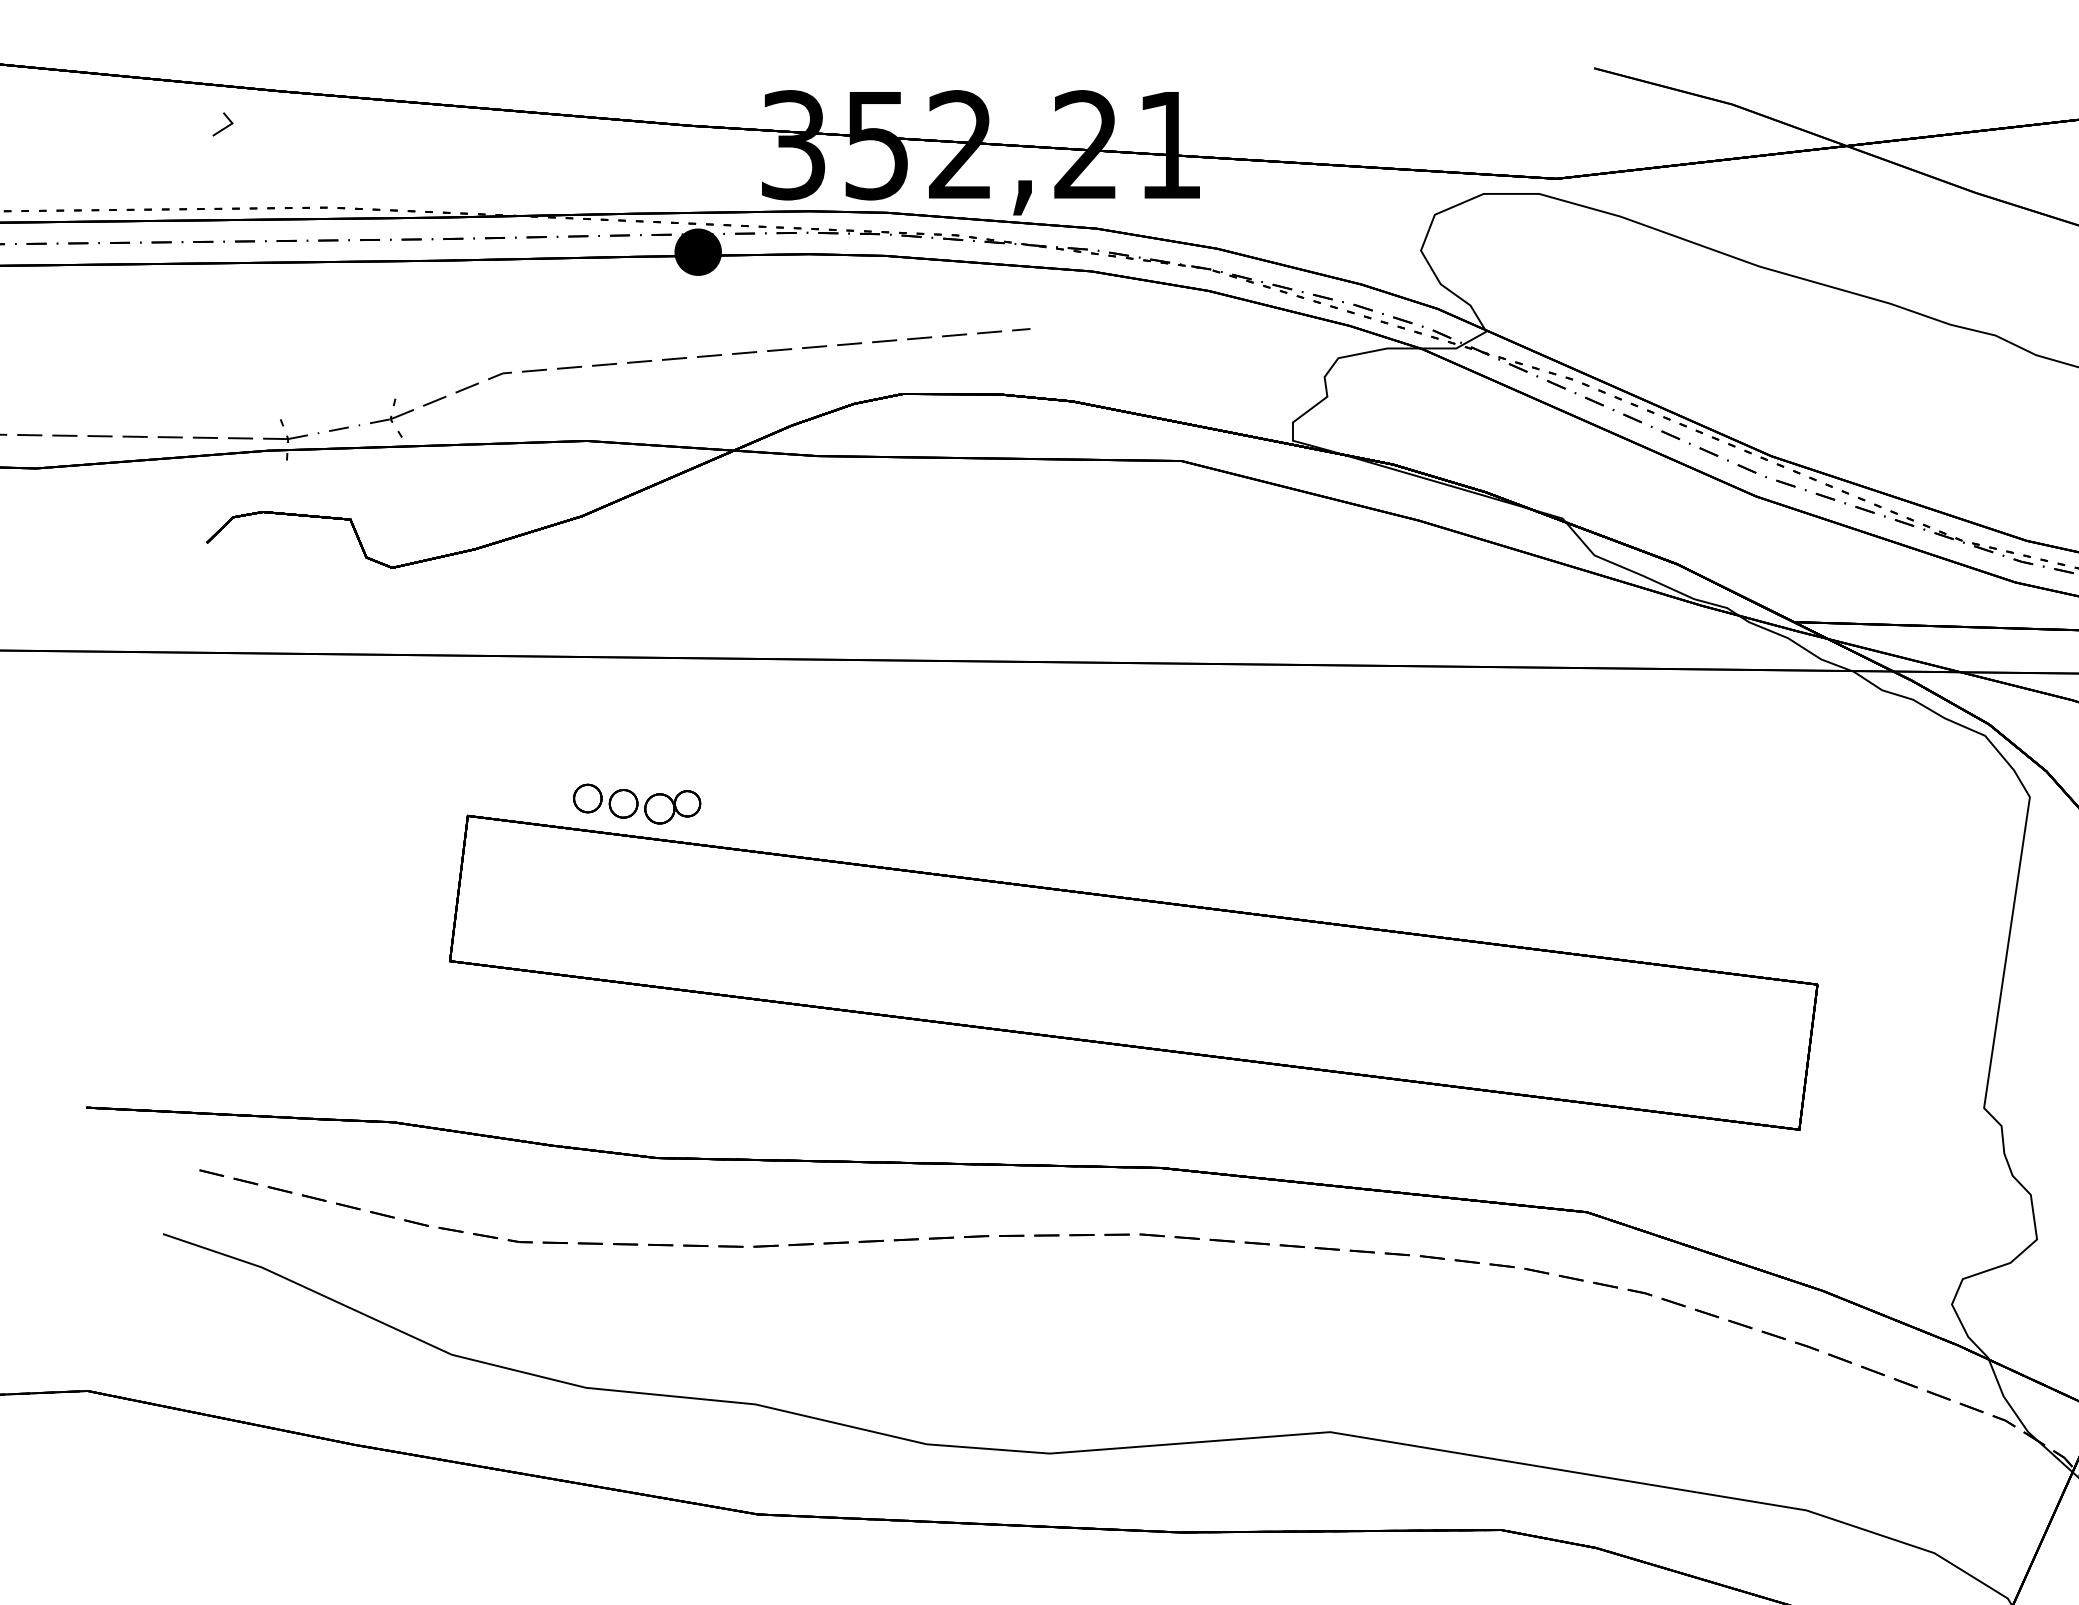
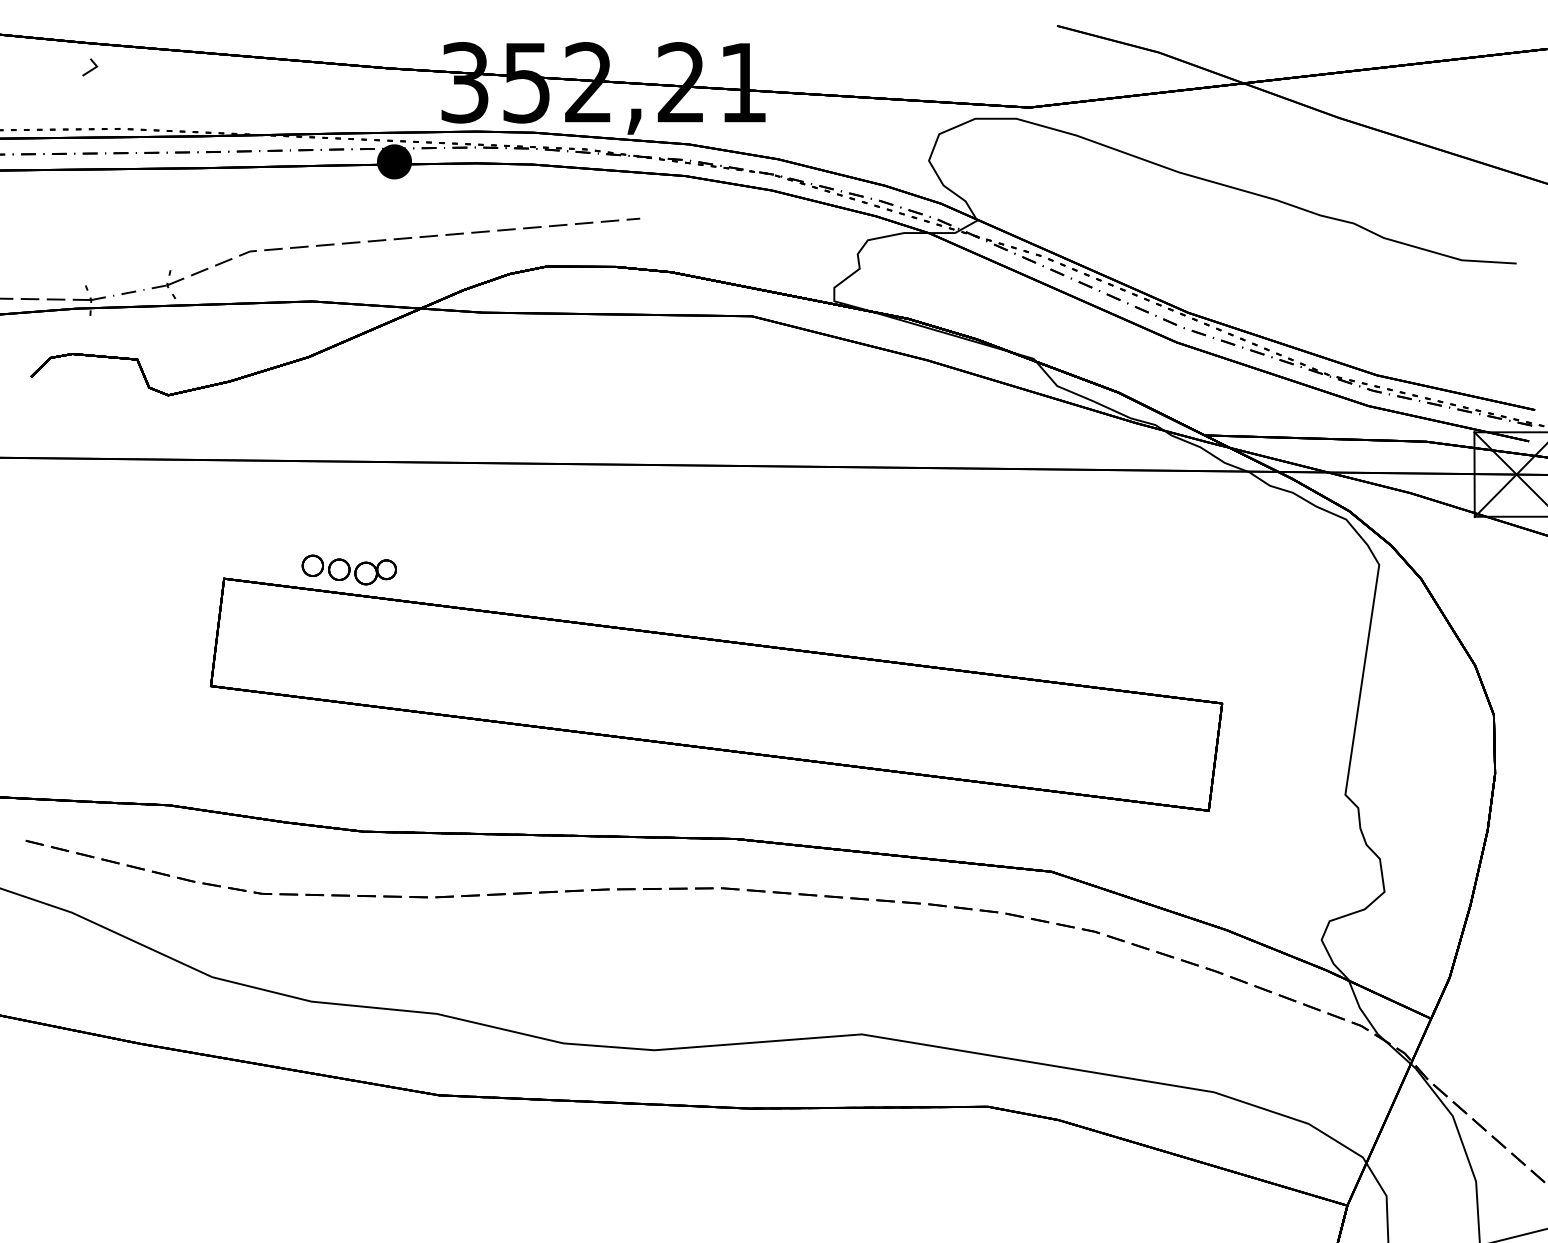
line: (223, 127) -> (90, 69), moved

